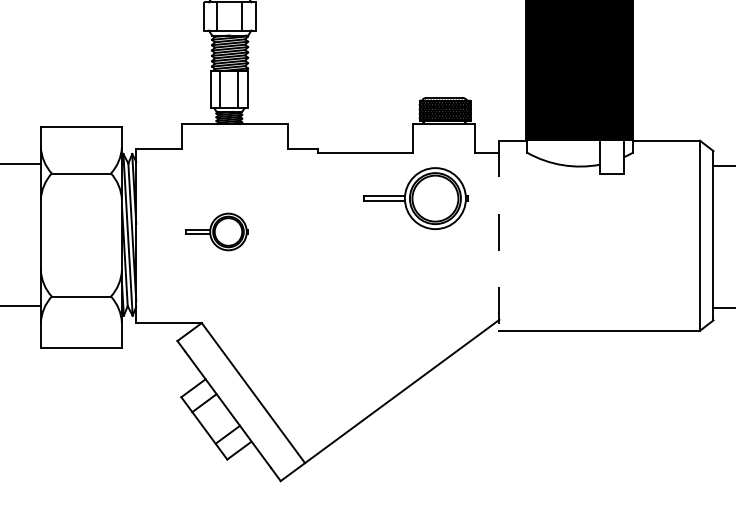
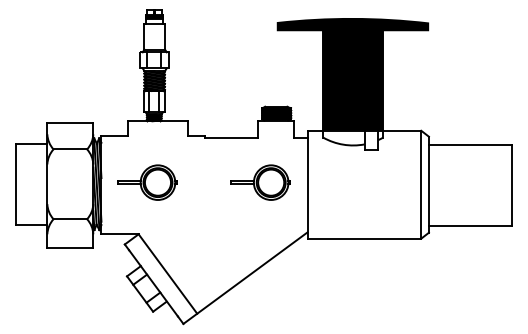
part: (416, 198) -> (260, 182), moved
part: (217, 231) -> (147, 182), size x1.67
line: (499, 235) -> (307, 184), dashed -> solid

